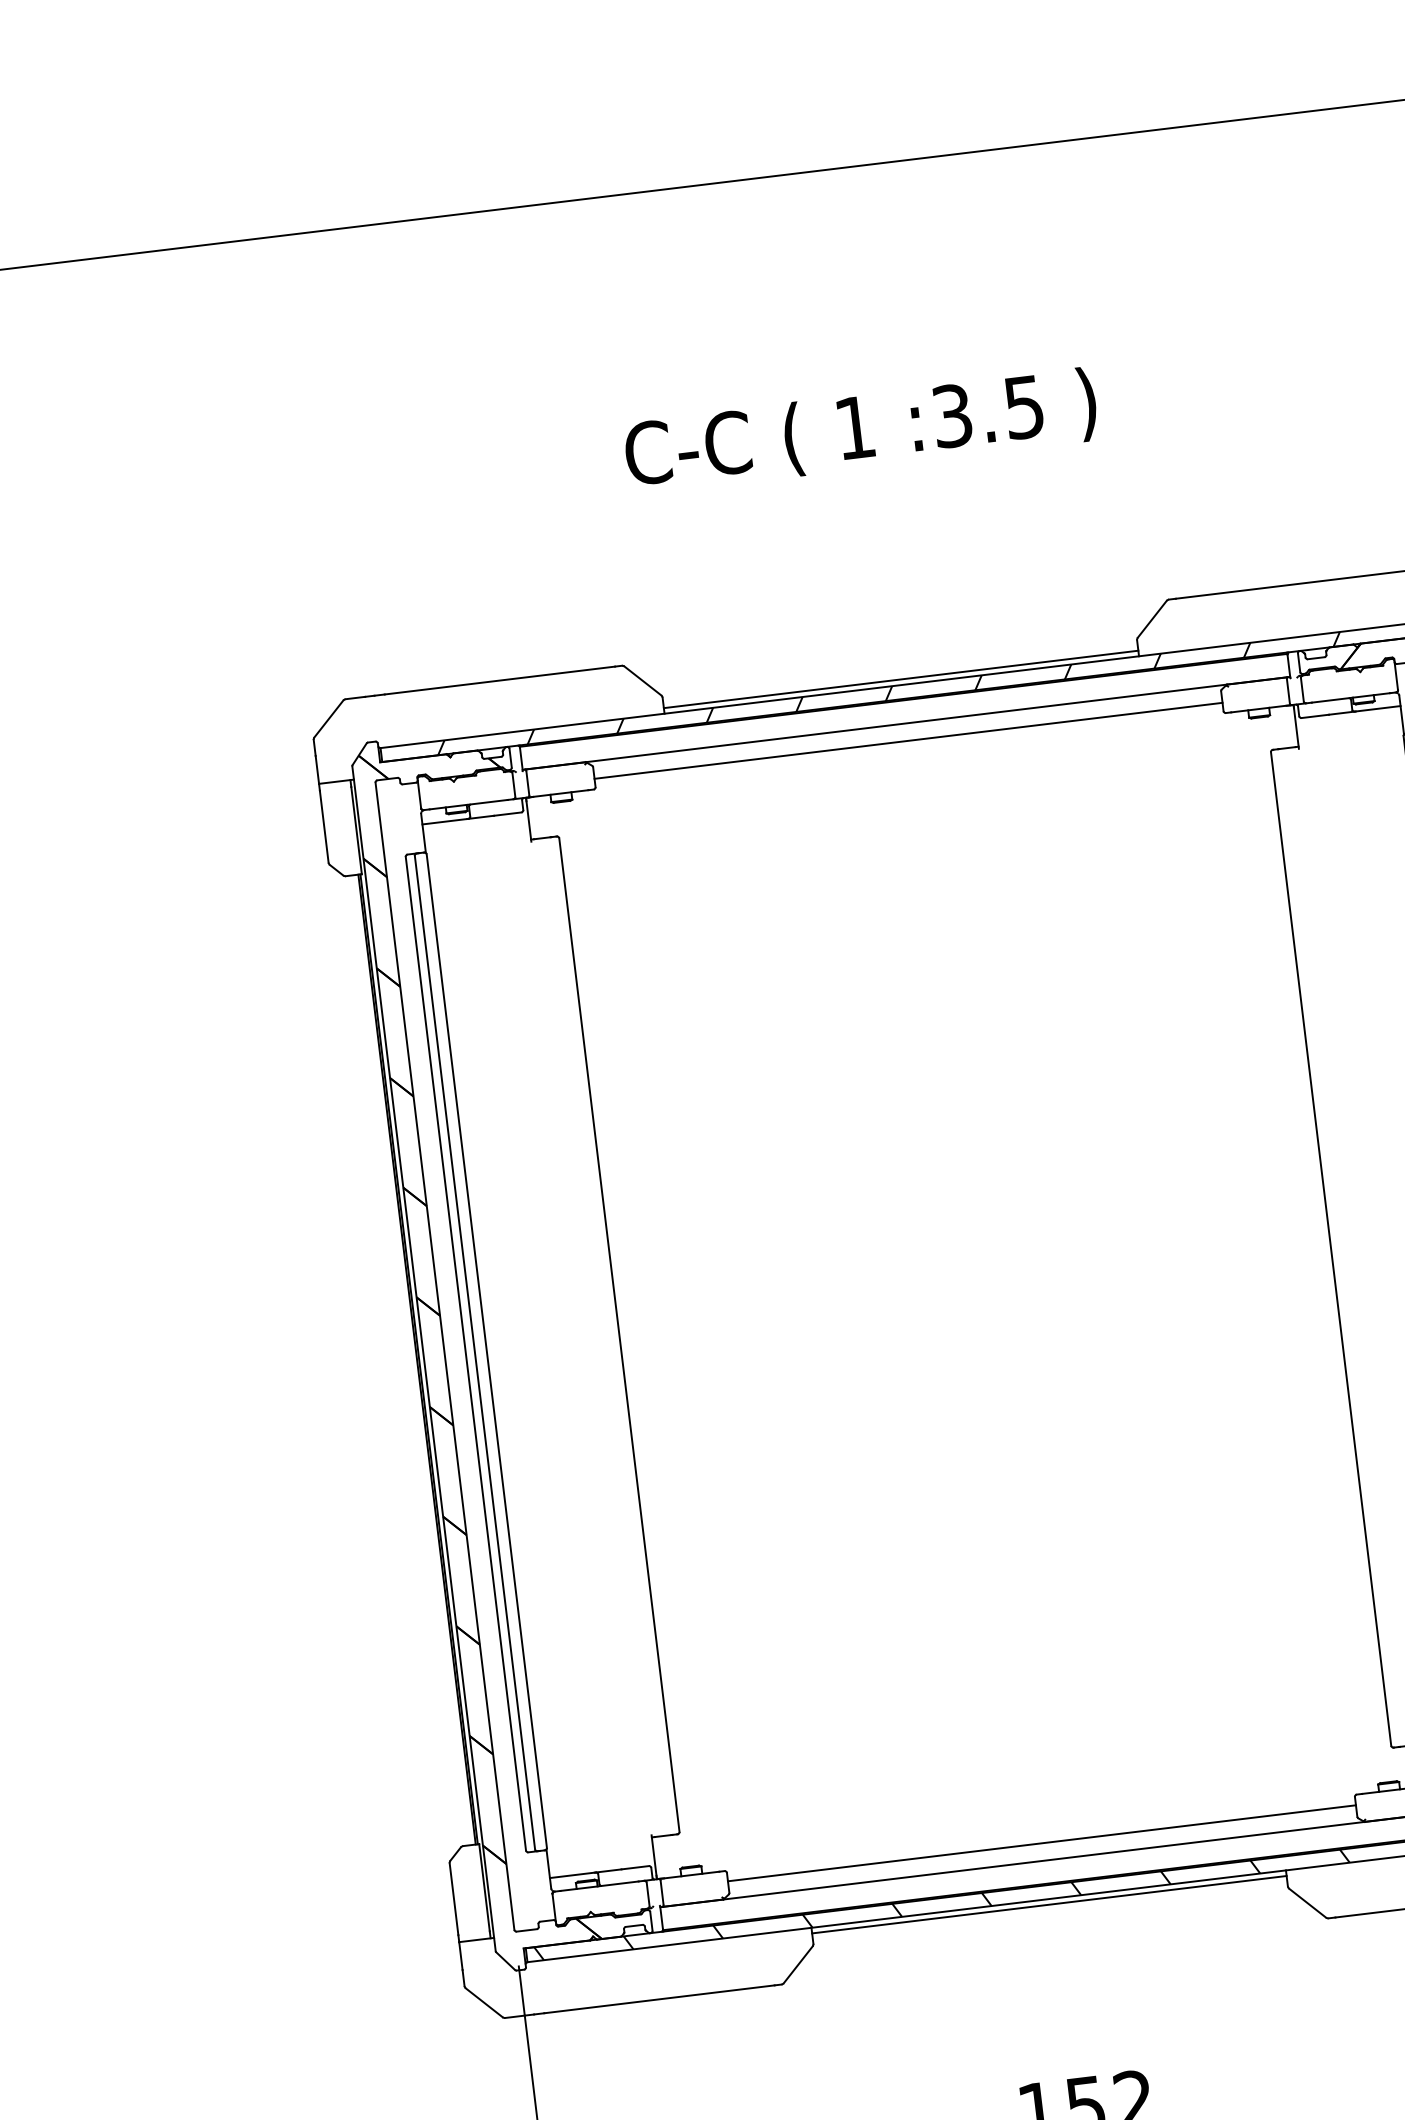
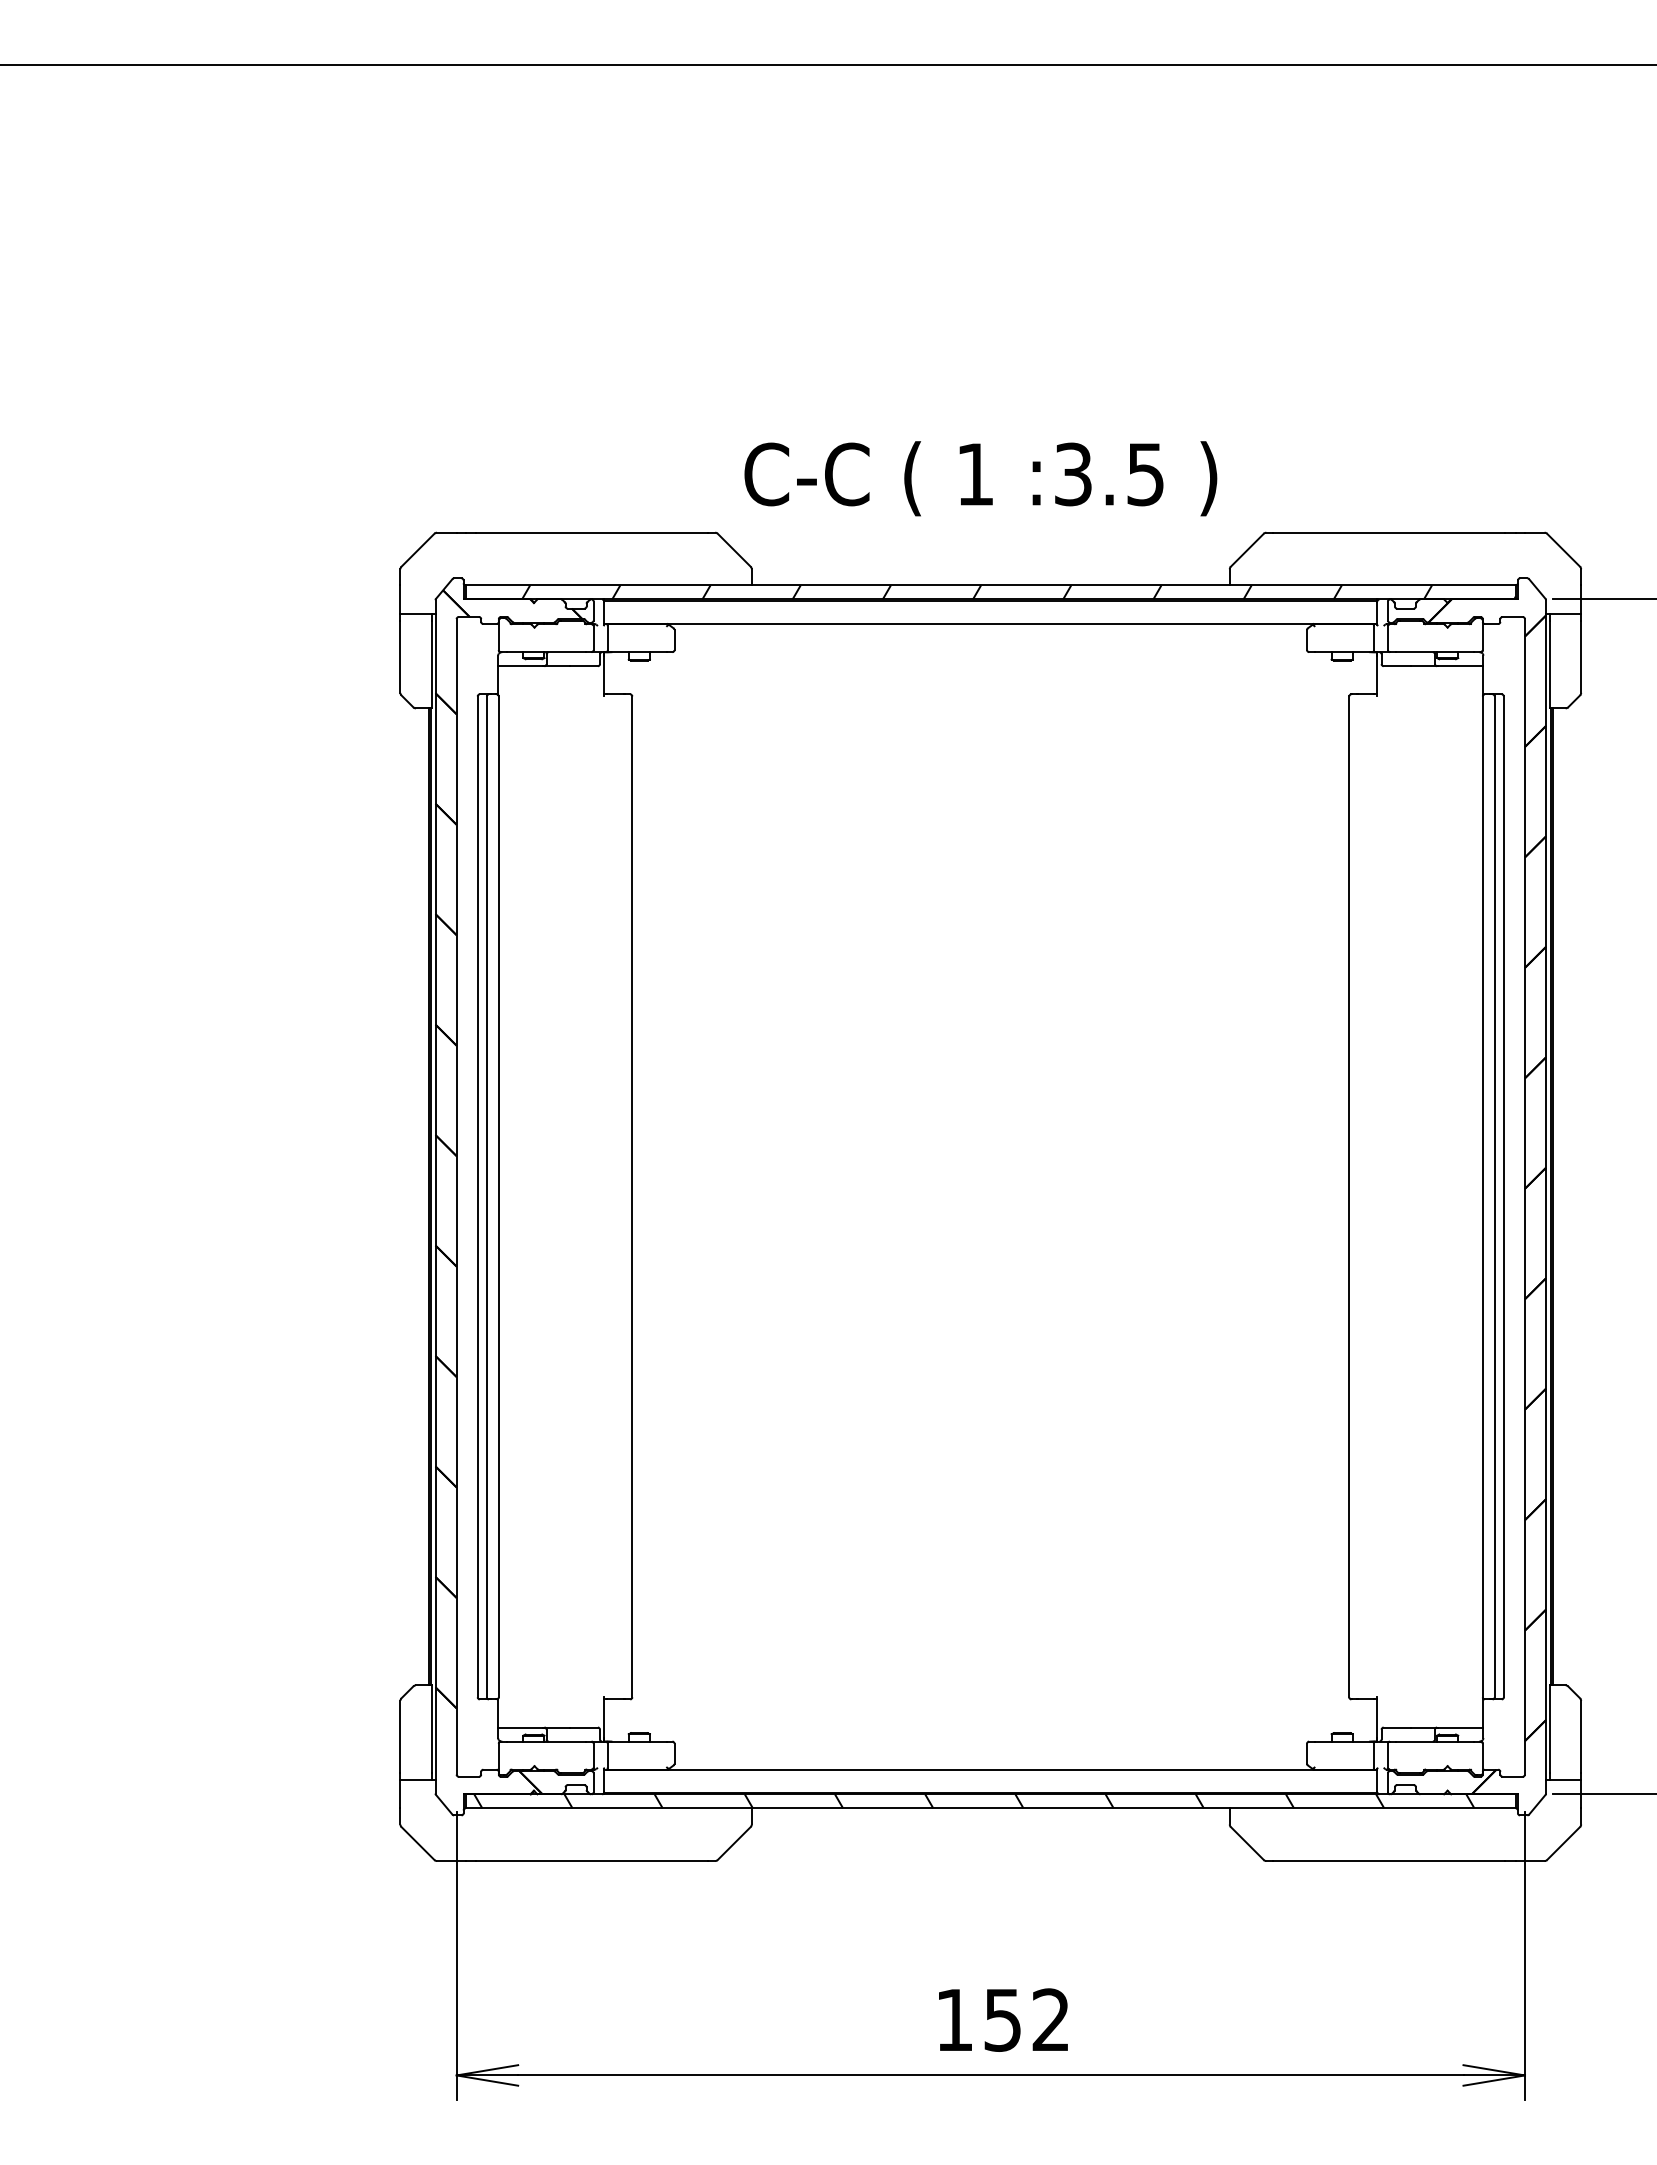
text: (860, 431) -> (980, 478), moved
line: (900, 679) -> (990, 579), removed
line: (908, 740) -> (990, 641), removed
line: (1041, 1843) -> (990, 1752), removed
line: (1049, 1904) -> (990, 1813), removed

